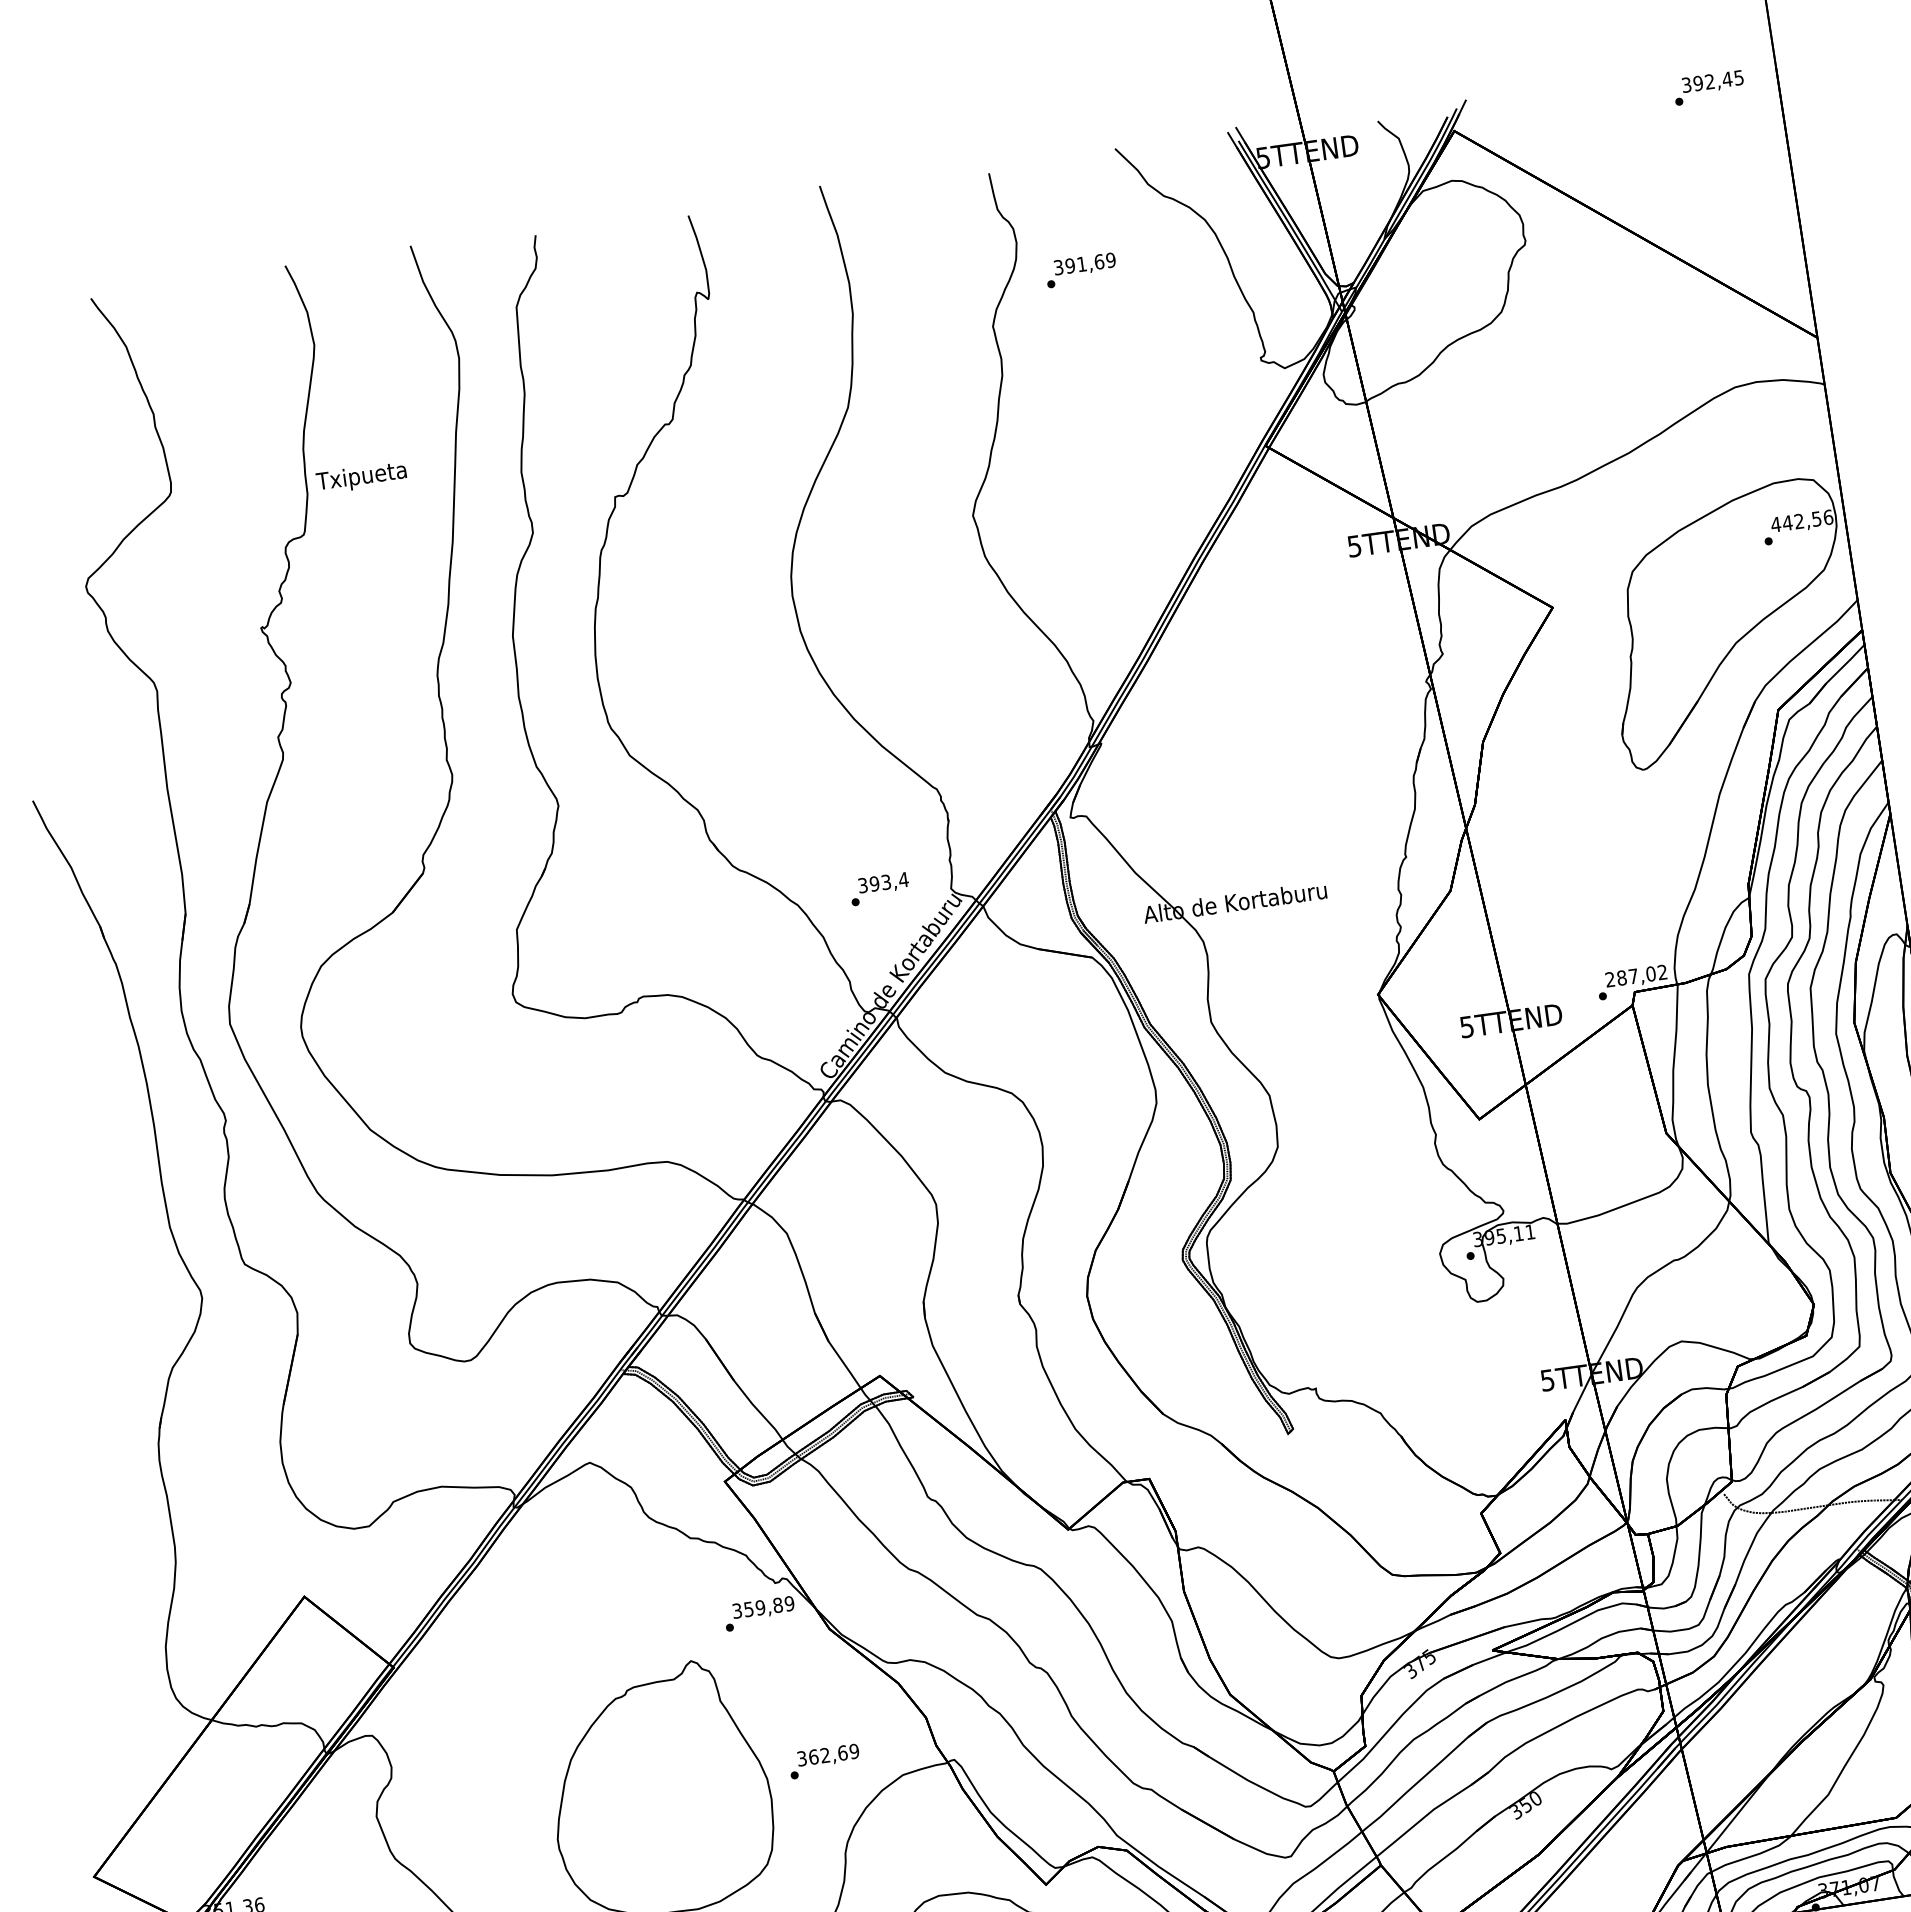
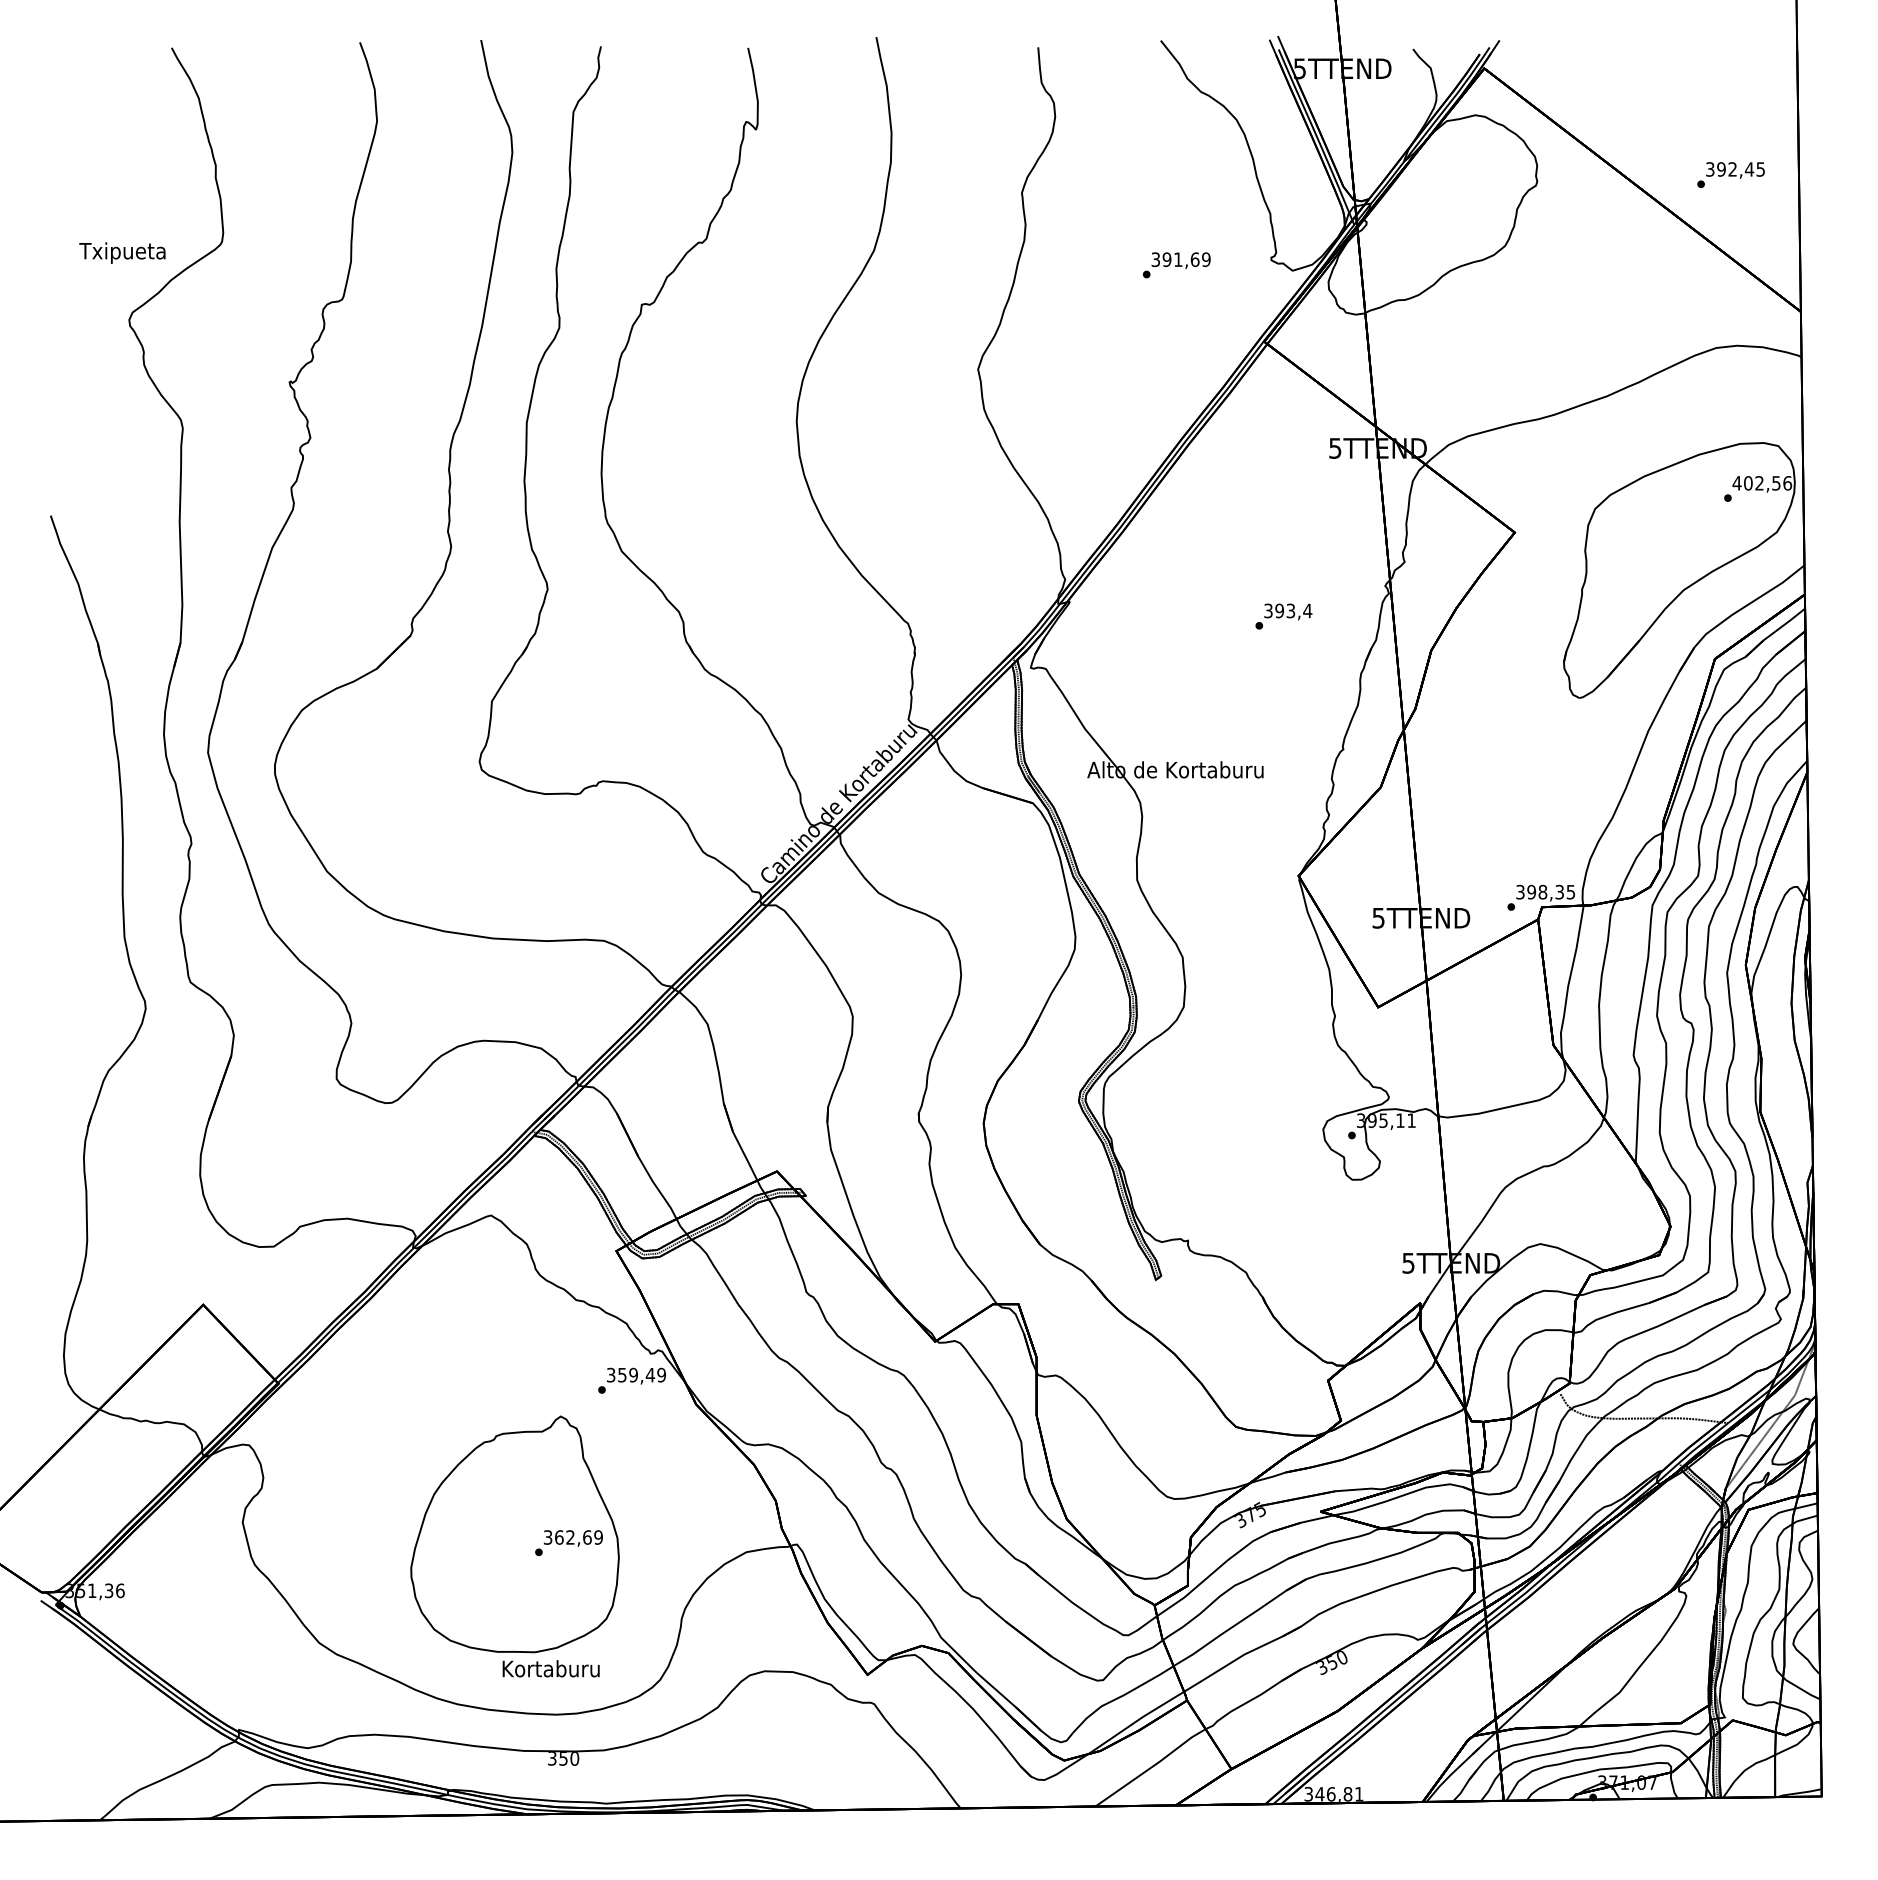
text: (1708, 87) -> (1730, 174), moved
text: (1080, 270) -> (1176, 265), moved
text: (361, 477) -> (122, 252), moved
text: (1786, 523) -> (1747, 483), 442,56 -> 402,56
text: (879, 889) -> (1283, 616), moved
text: (1636, 975) -> (1545, 891), 287,02 -> 398,35
text: (777, 1604) -> (650, 1374), 359,89 -> 359,49
text: (824, 1761) -> (568, 1543), moved

